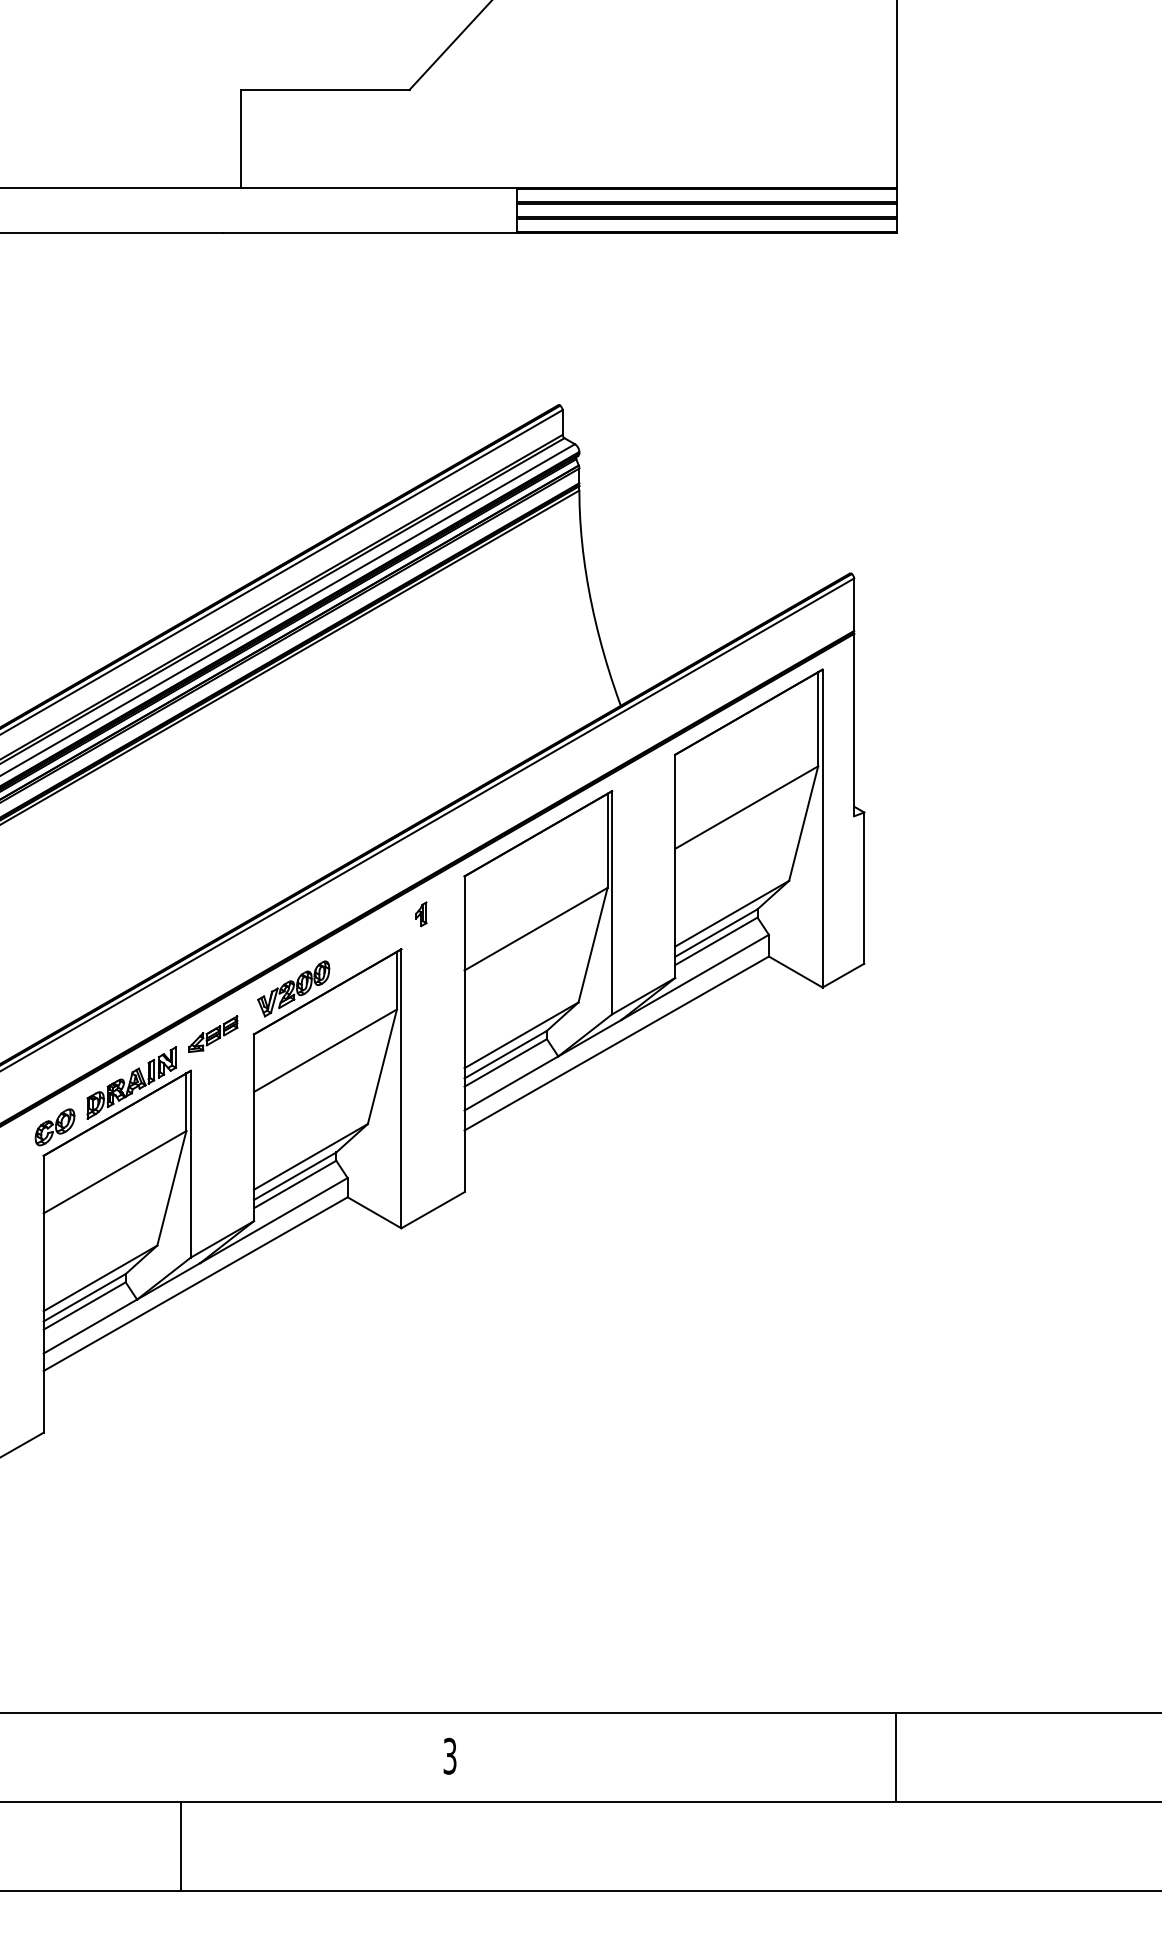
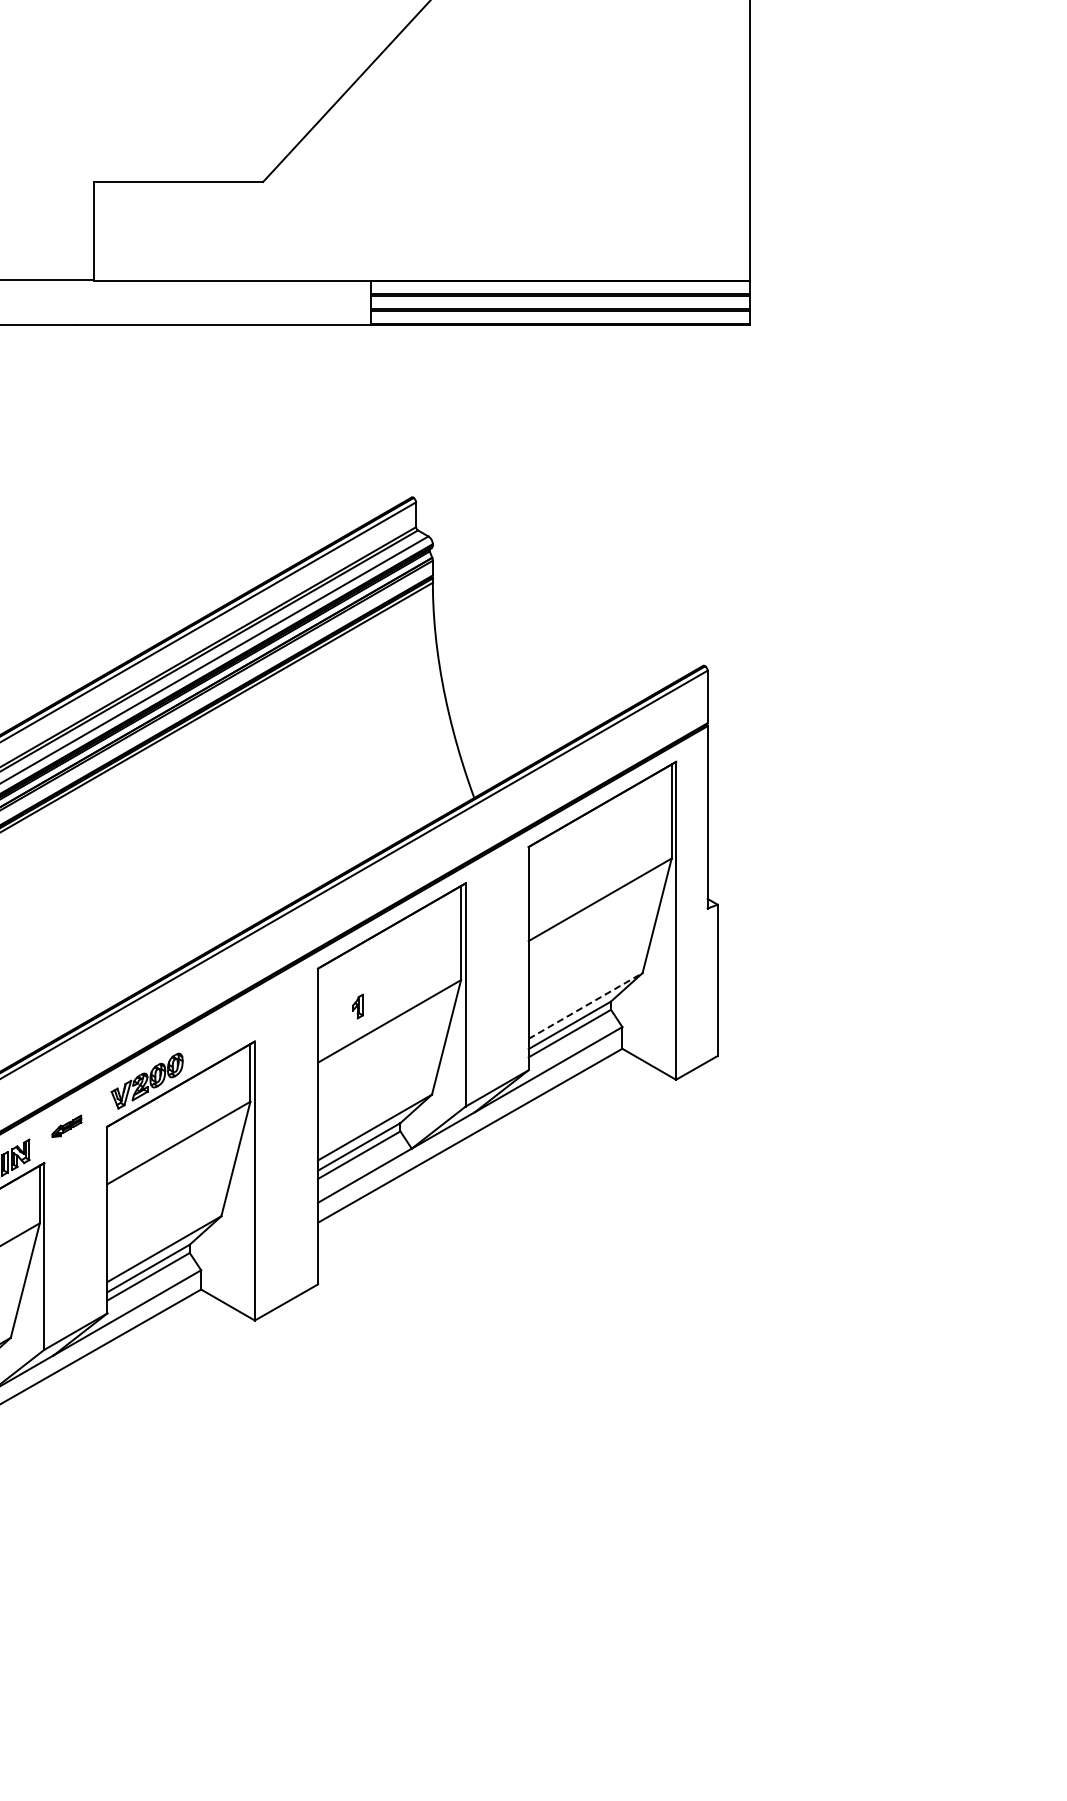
line: (732, 913) -> (585, 1005), solid -> dashed
part: (421, 914) -> (357, 1006), moved
part: (213, 1033) -> (66, 1125), size x0.6

